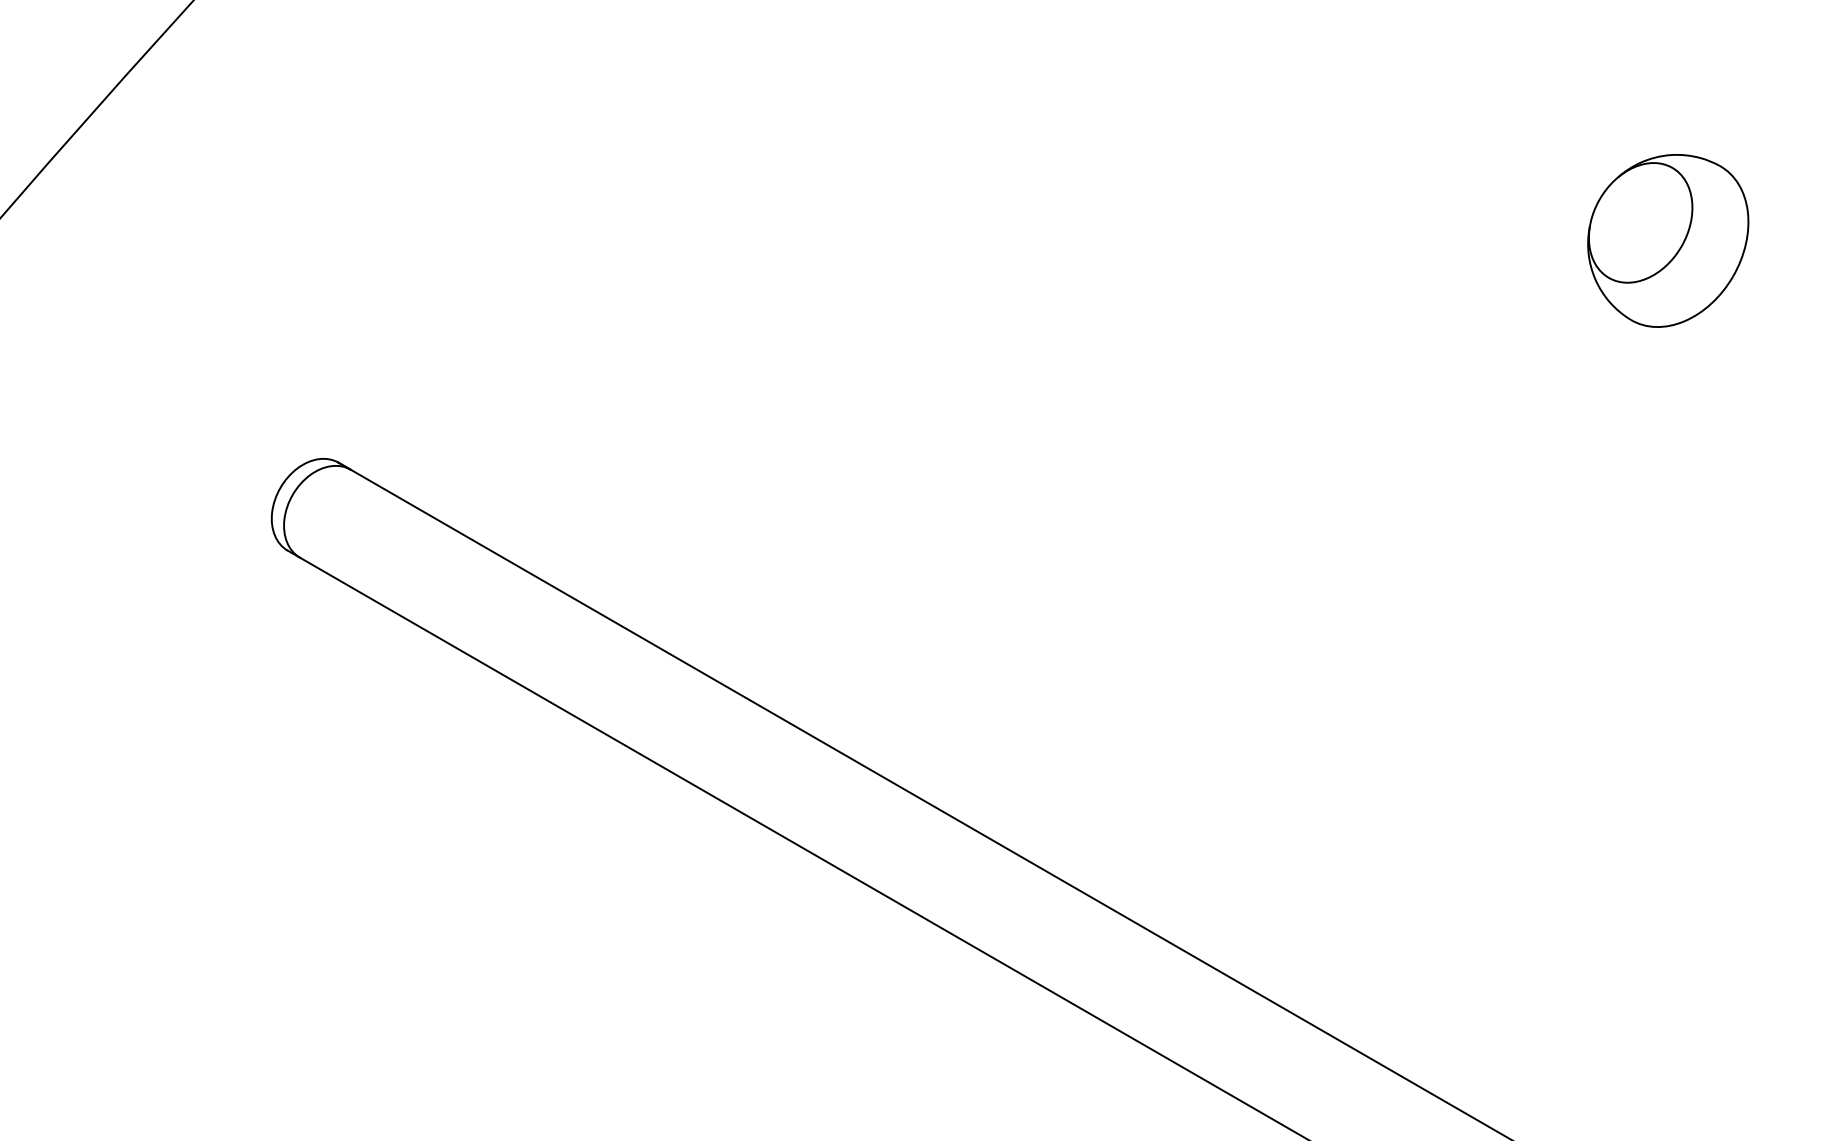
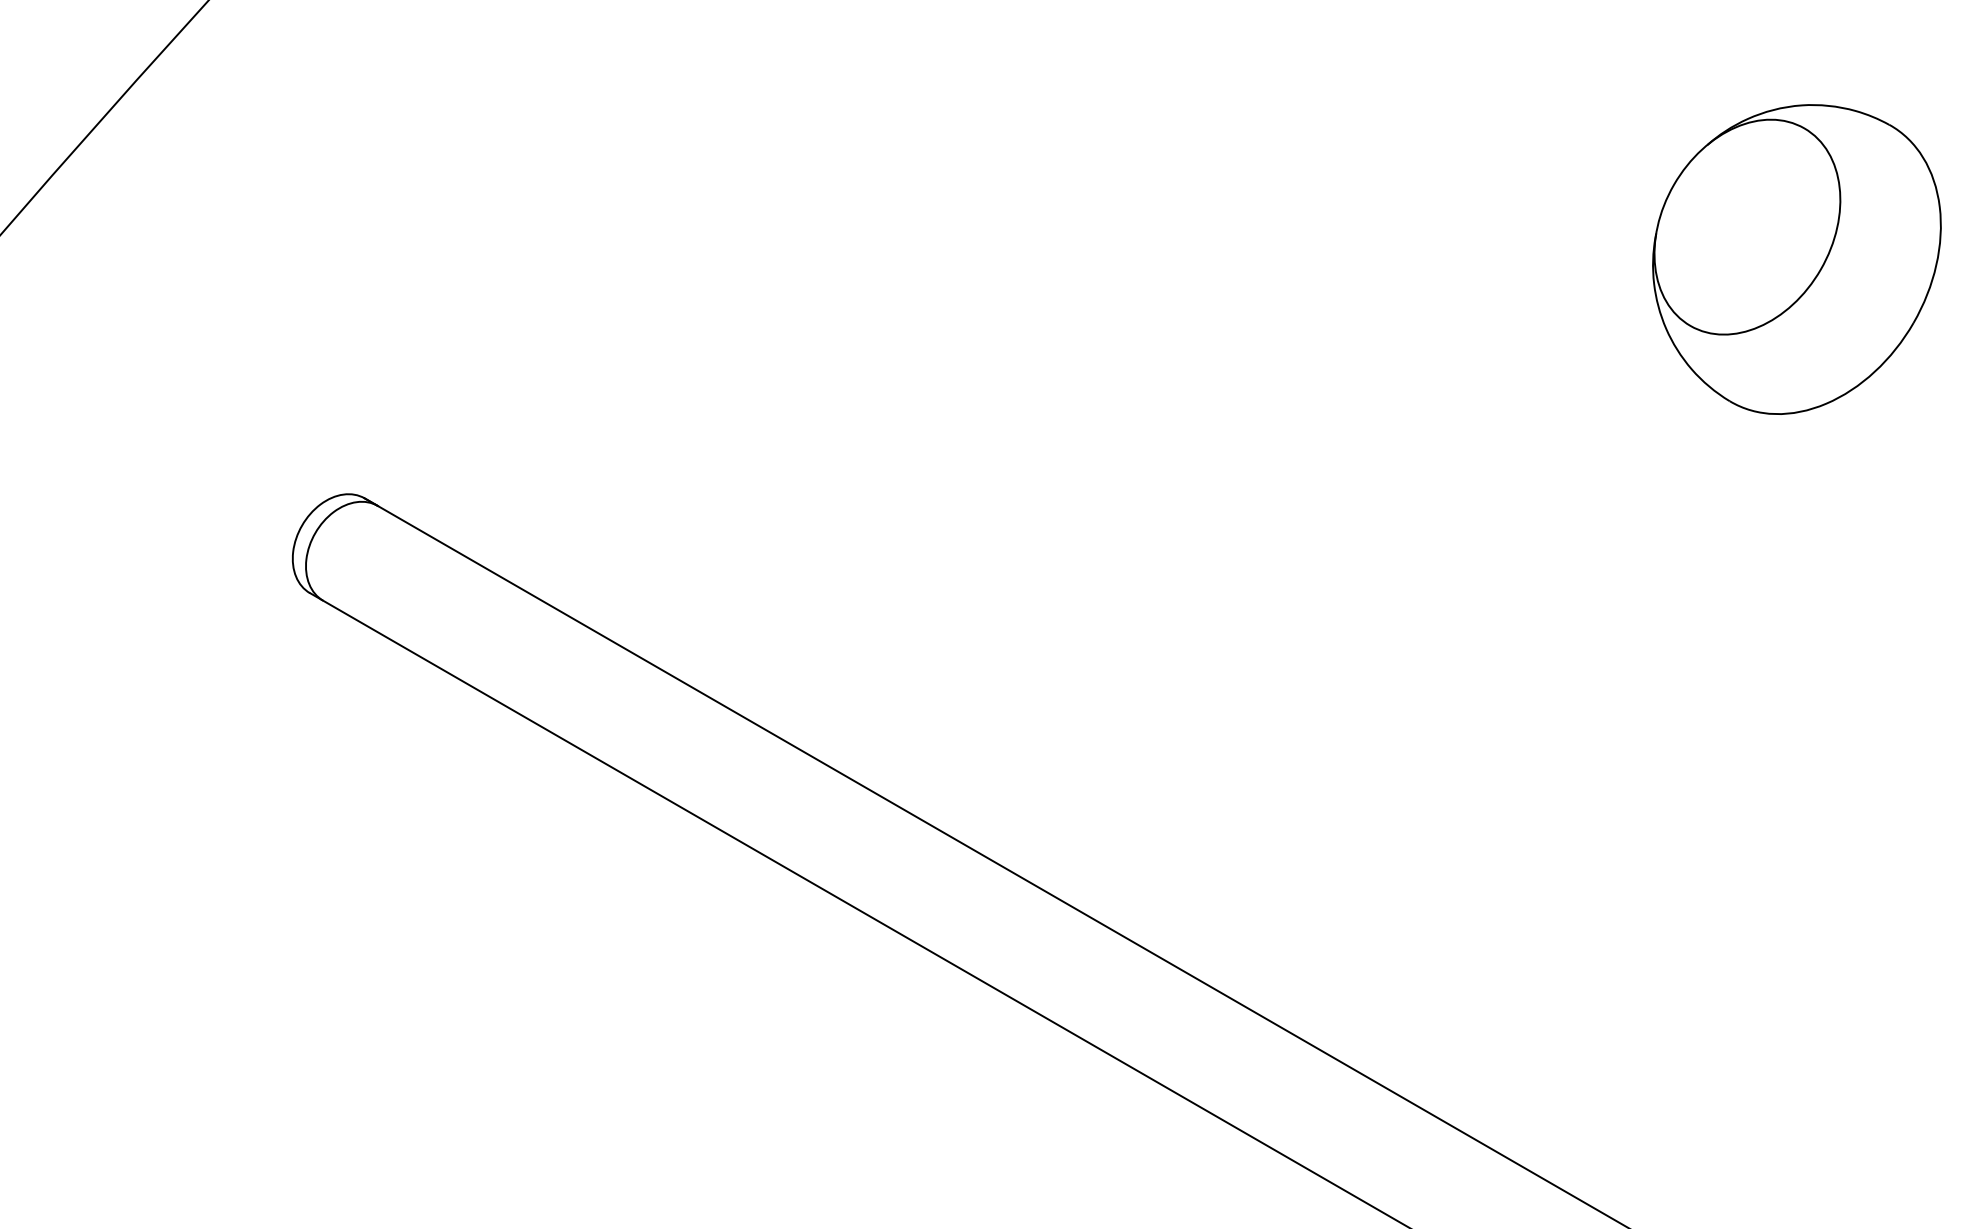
part: (1667, 240) -> (1796, 259), size x1.67

